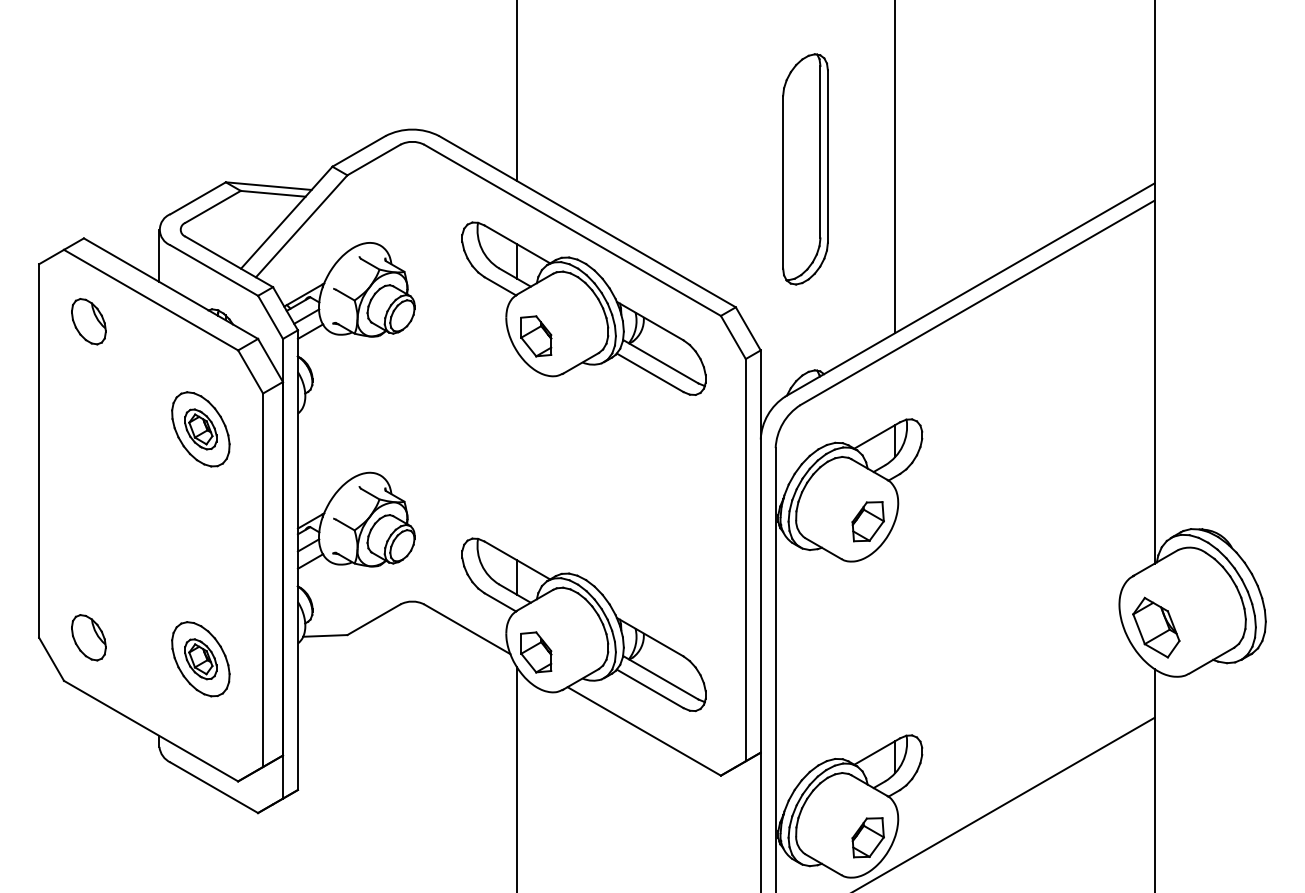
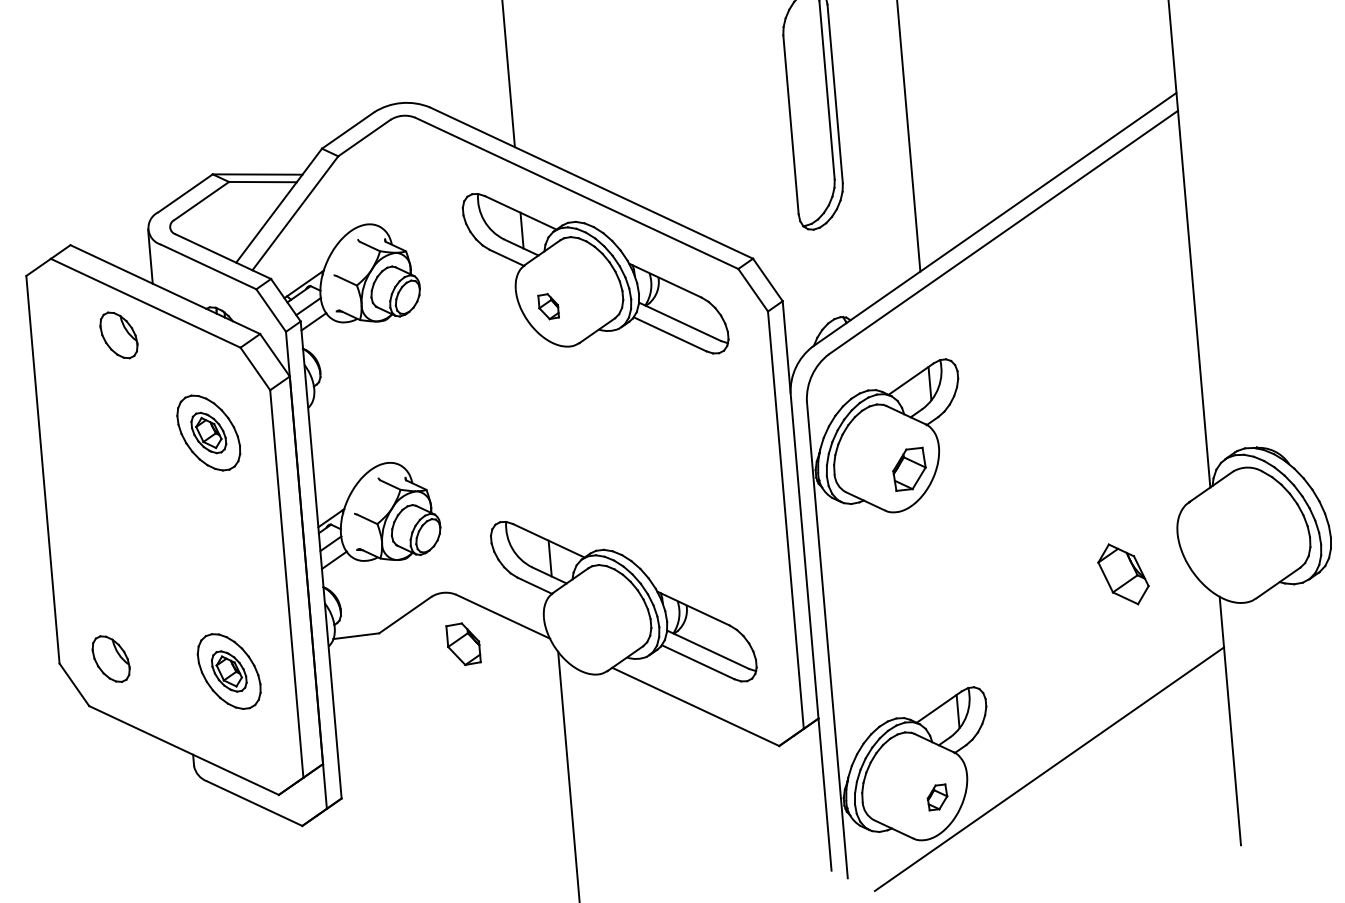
part: (88, 321) -> (118, 335), moved
part: (536, 336) -> (548, 306), size x0.6
part: (1156, 627) -> (1123, 574), moved
part: (536, 652) -> (463, 644), moved
part: (867, 837) -> (936, 797), size x0.6

